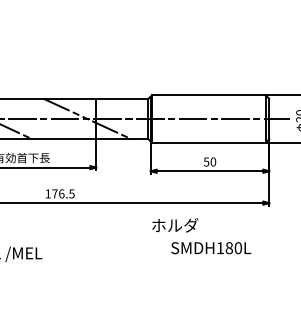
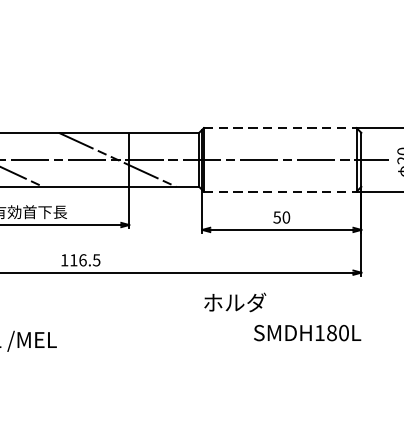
line: (208, 95) -> (279, 128), solid -> dashed
line: (208, 142) -> (279, 191), solid -> dashed
text: (54, 193) -> (73, 259), 176.5 -> 116.5
text: (211, 248) -> (307, 333), moved

